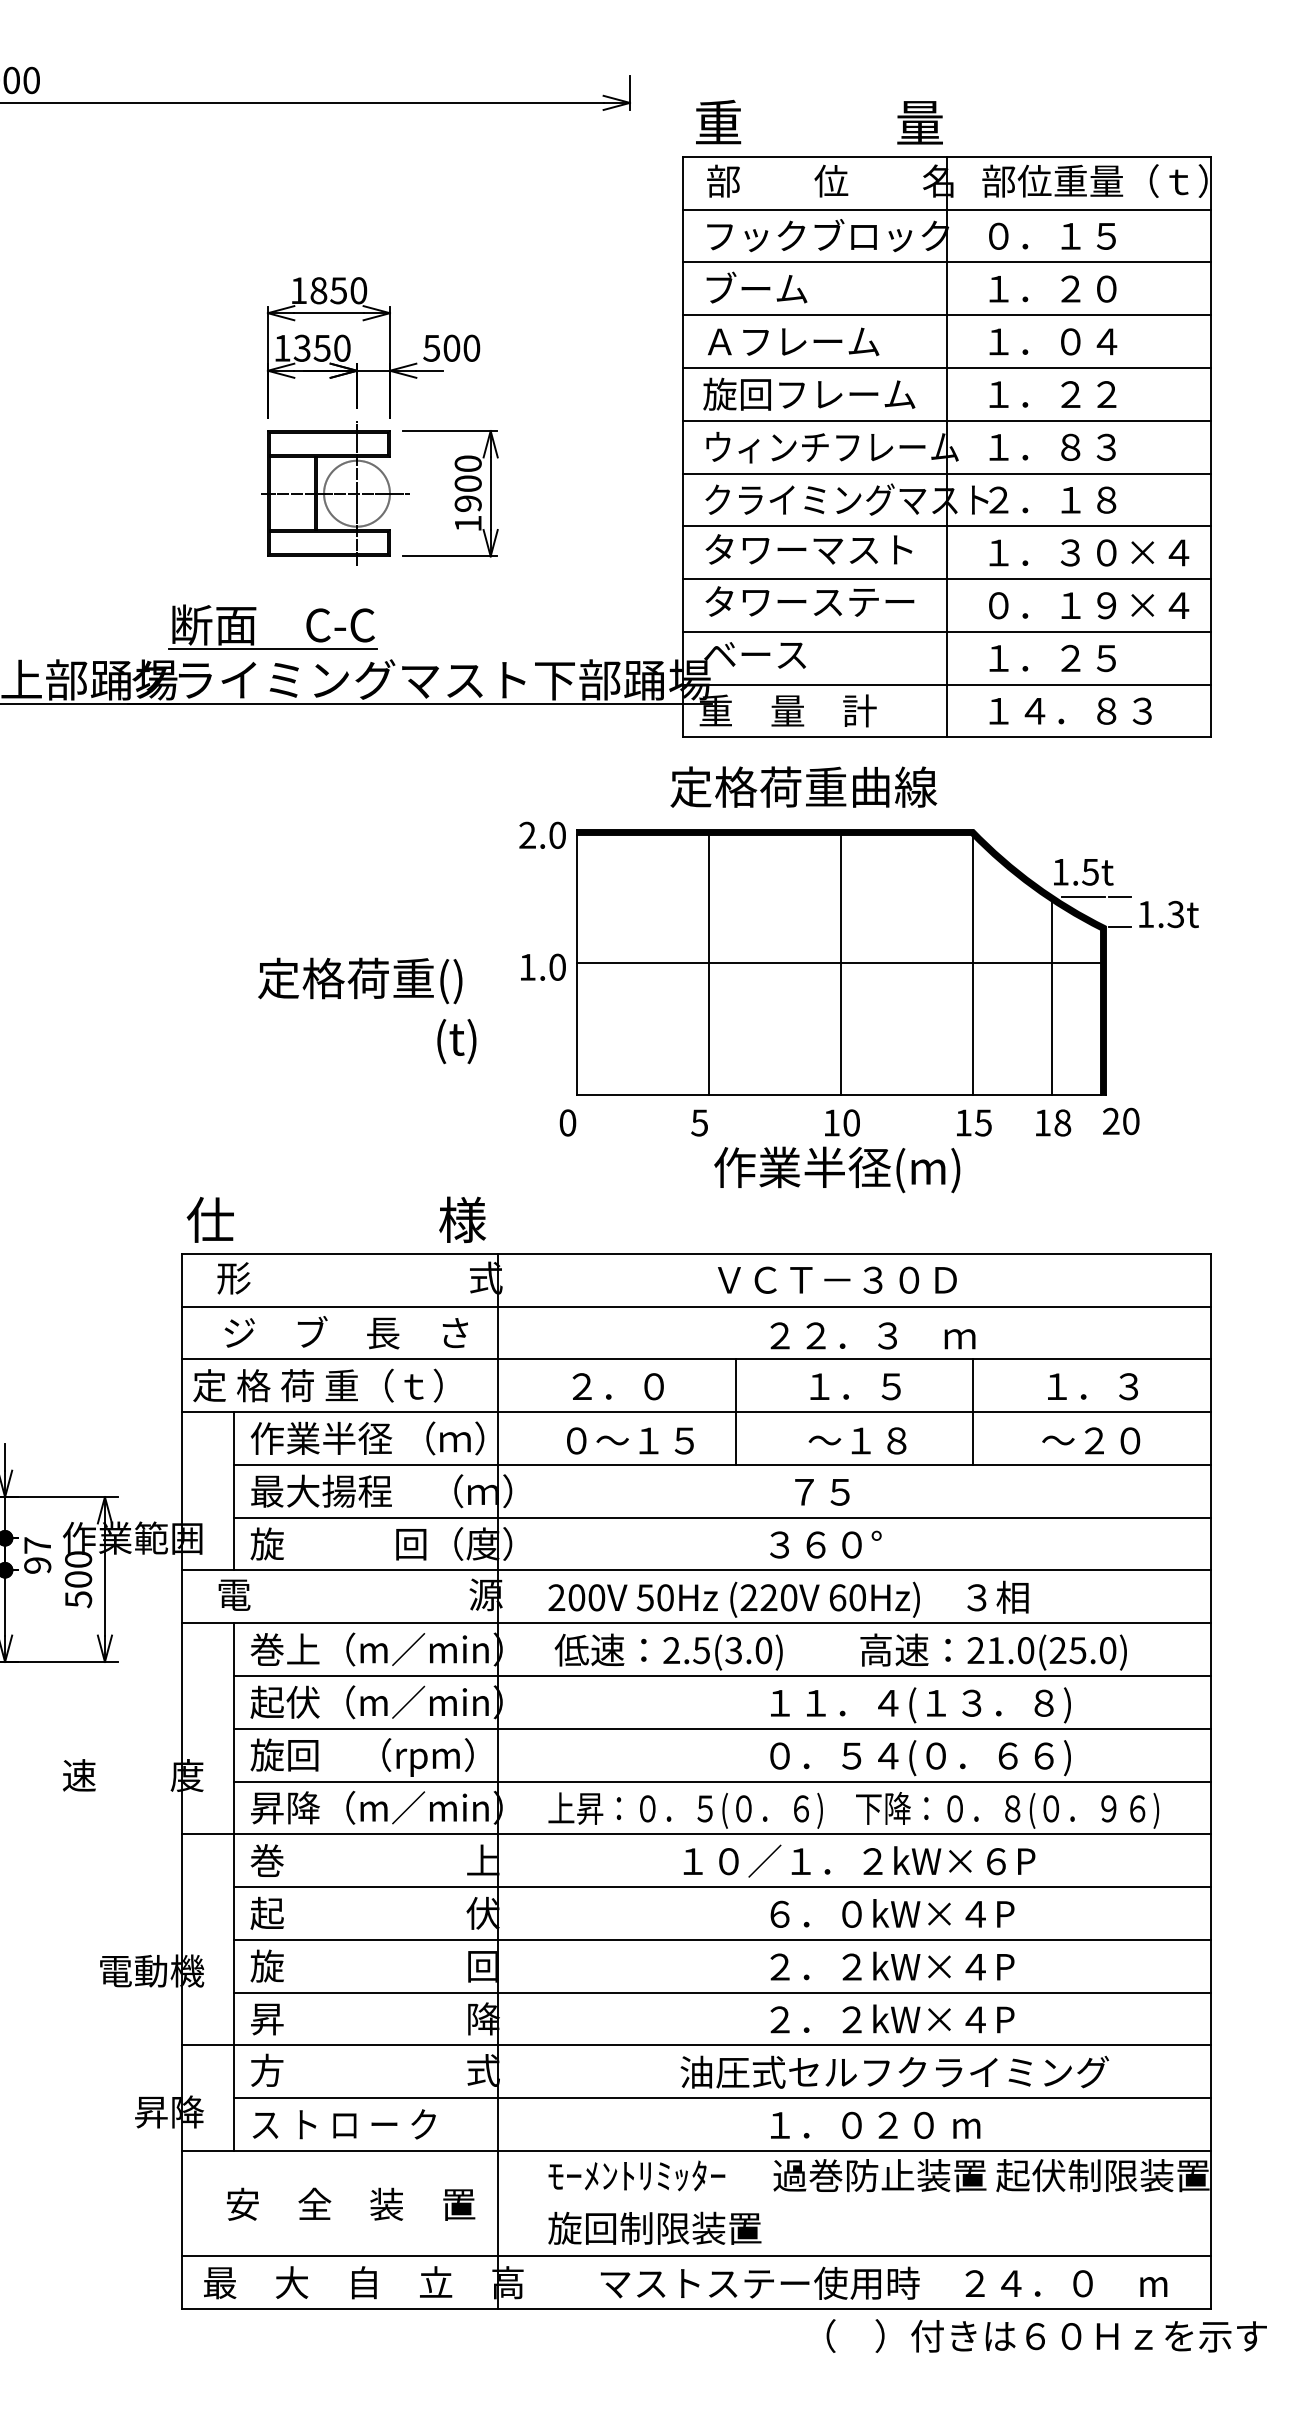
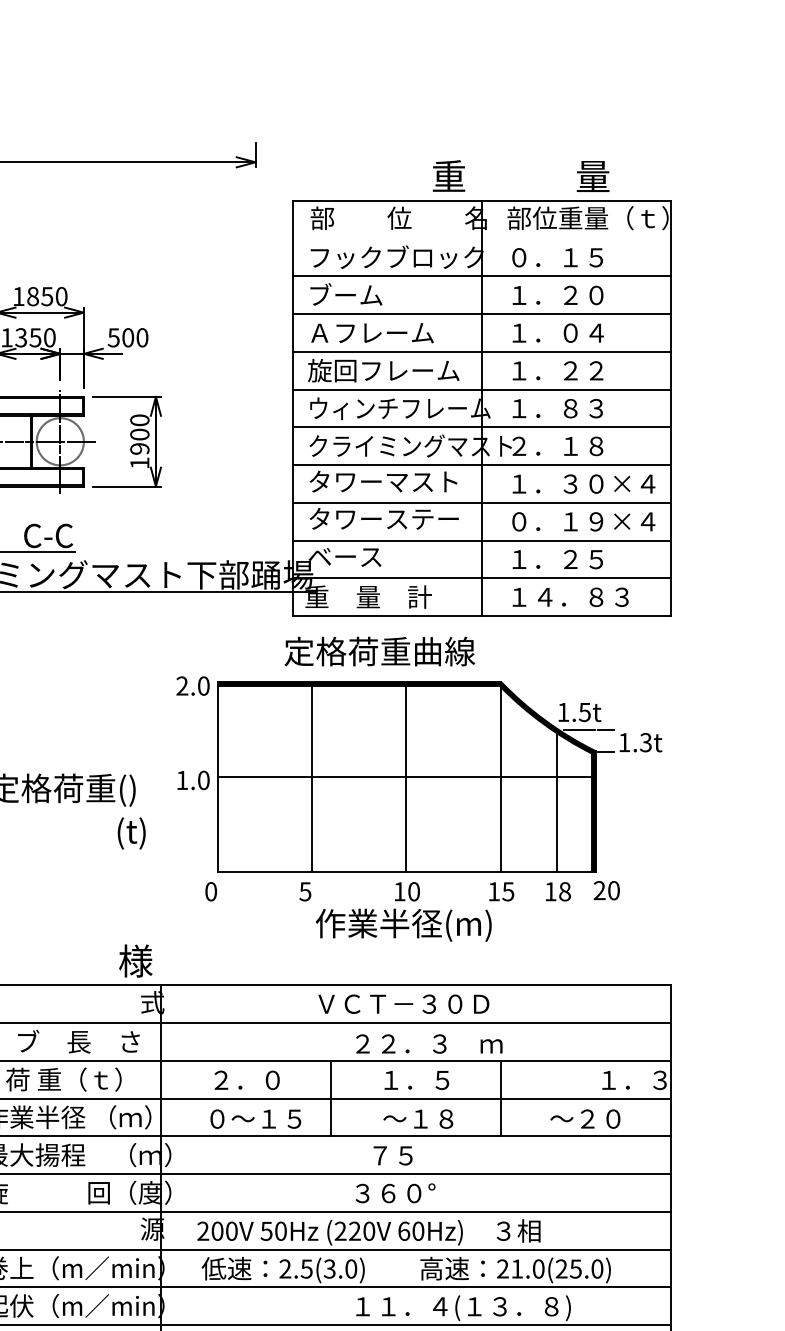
text: (819, 121) -> (521, 175), moved
line: (946, 209) -> (481, 238), removed
text: (1092, 1386) -> (634, 1080), moved

